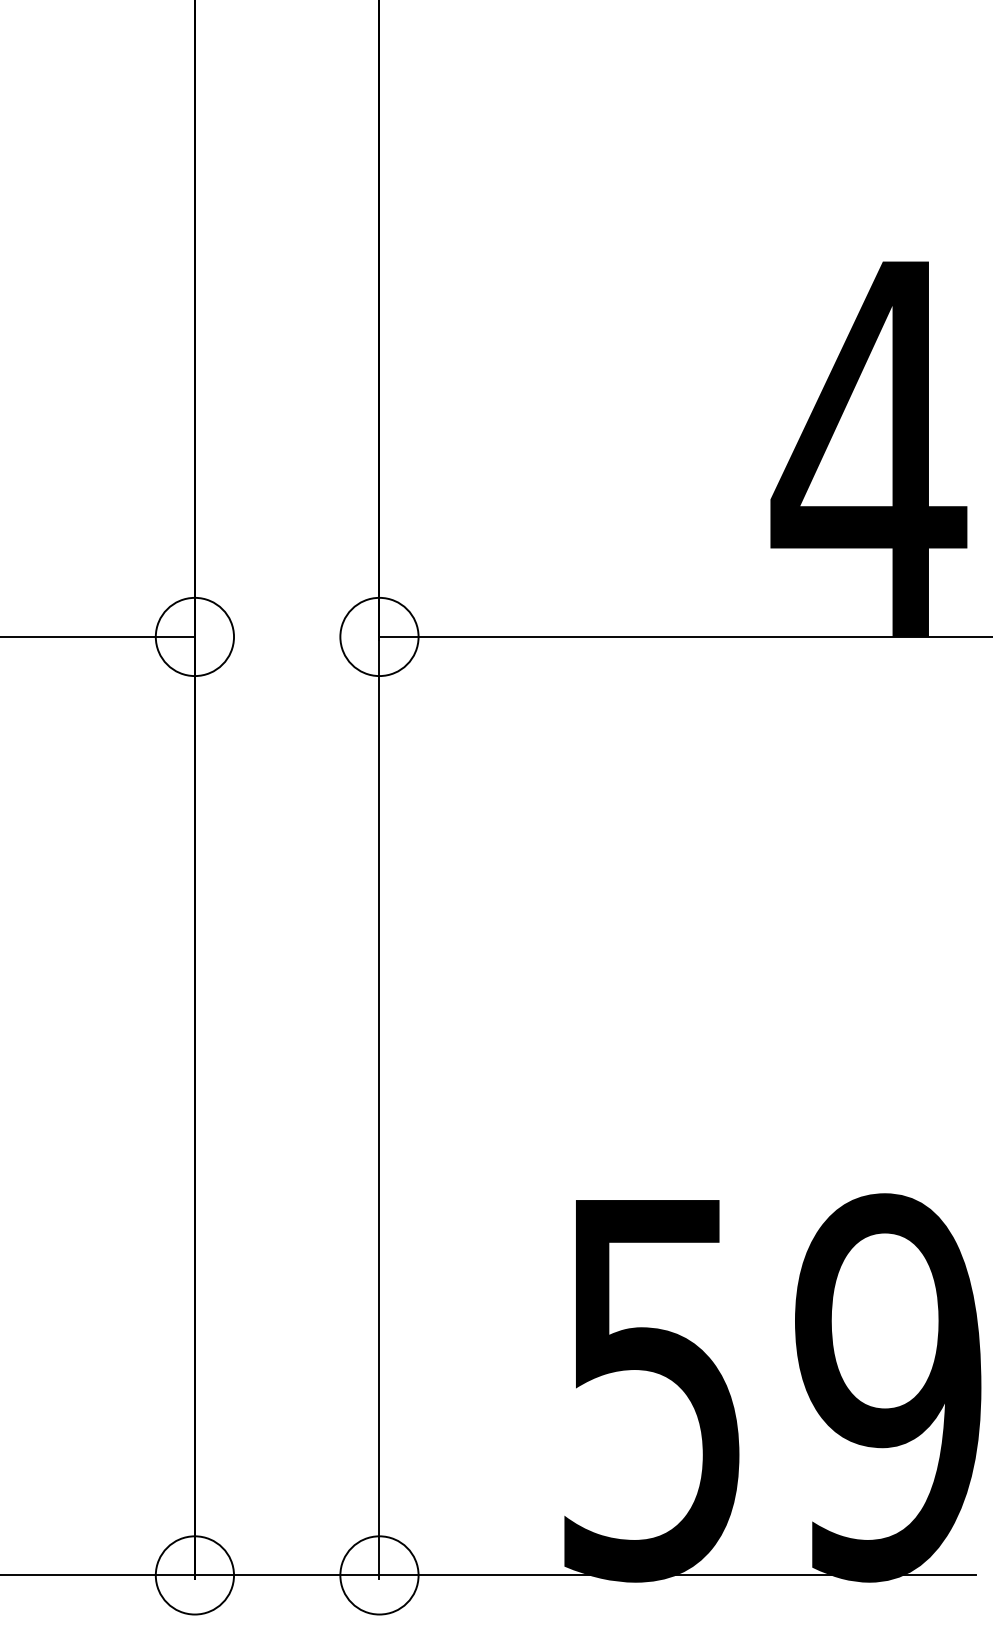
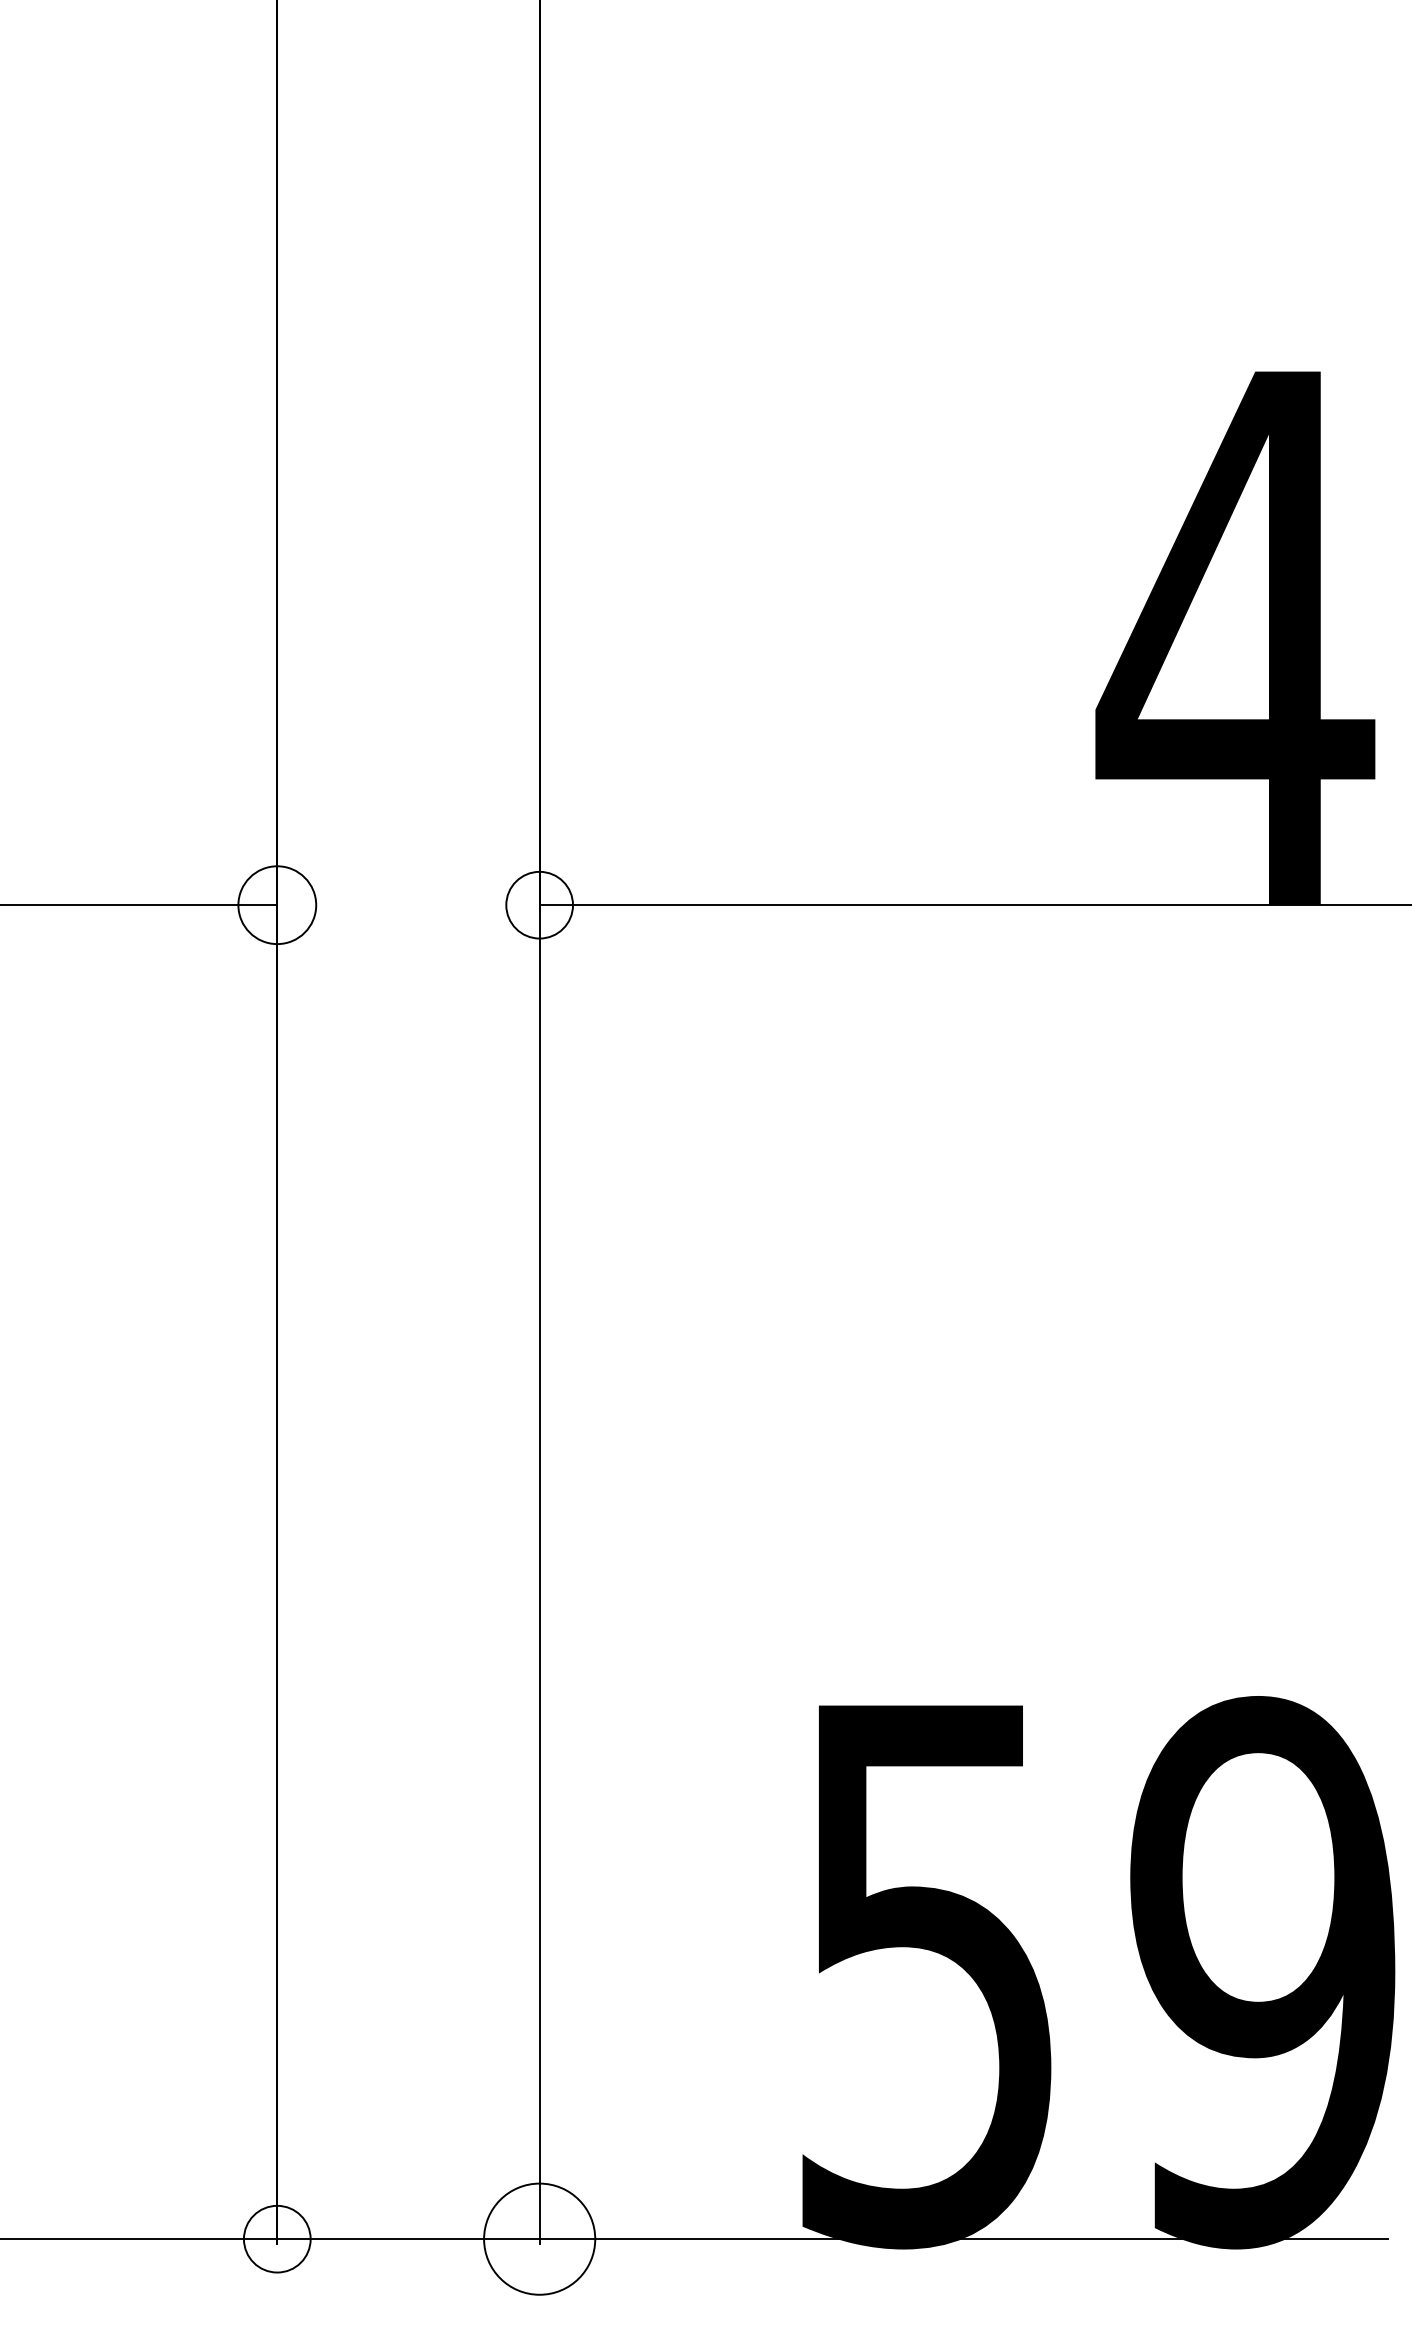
circle: (194, 636) -> (276, 904), size x0.7
circle: (379, 636) -> (539, 904), size x0.6
circle: (194, 1574) -> (276, 2238), size x0.6

